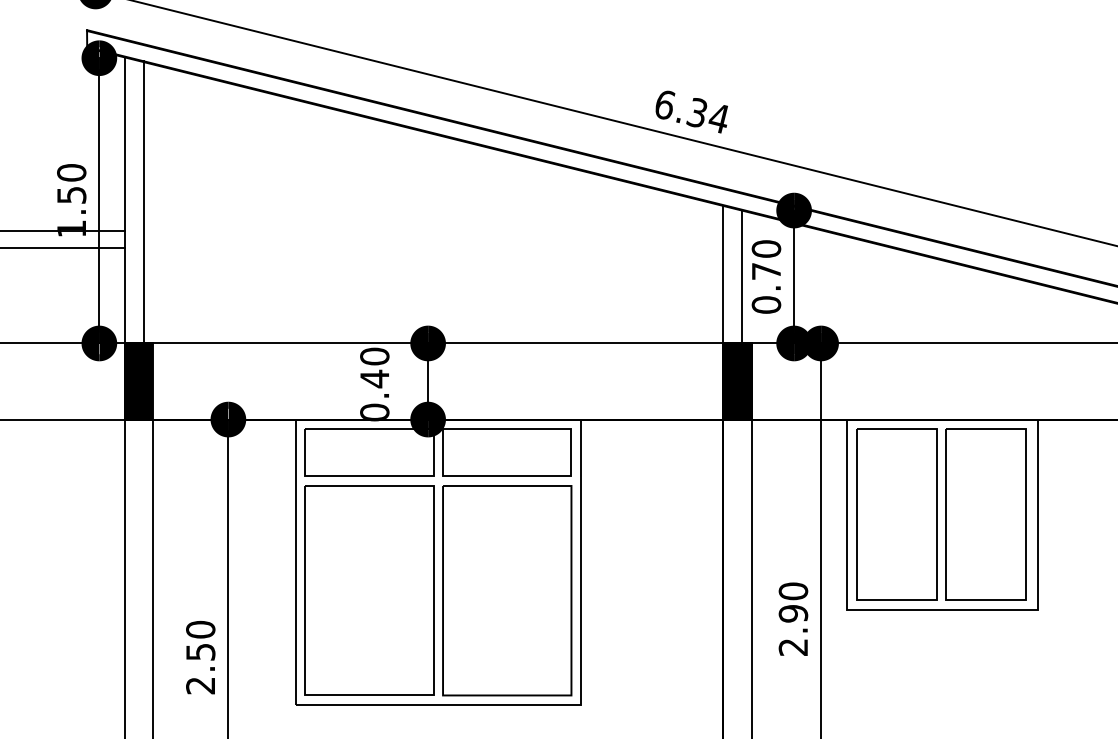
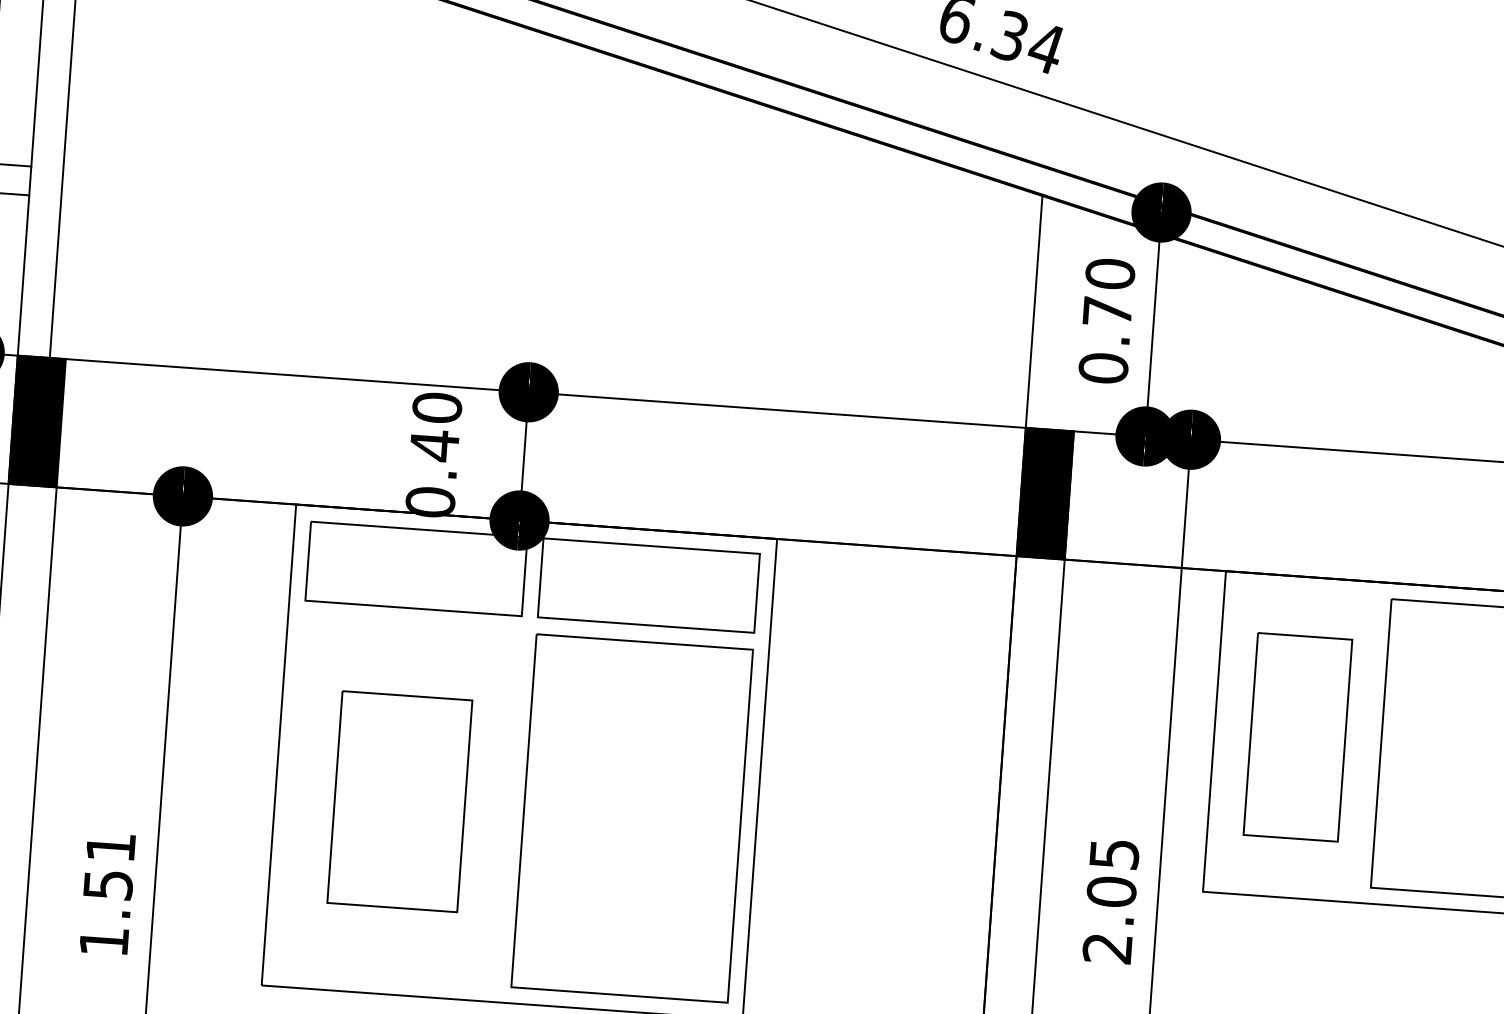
line: (742, 276) -> (1066, 317), removed
part: (896, 514) -> (1297, 737), size x0.7
part: (369, 590) -> (400, 801), size x0.6
text: (793, 602) -> (1113, 872), 2.90 -> 2.05
text: (200, 657) -> (107, 893), 2.50 -> 1.51

